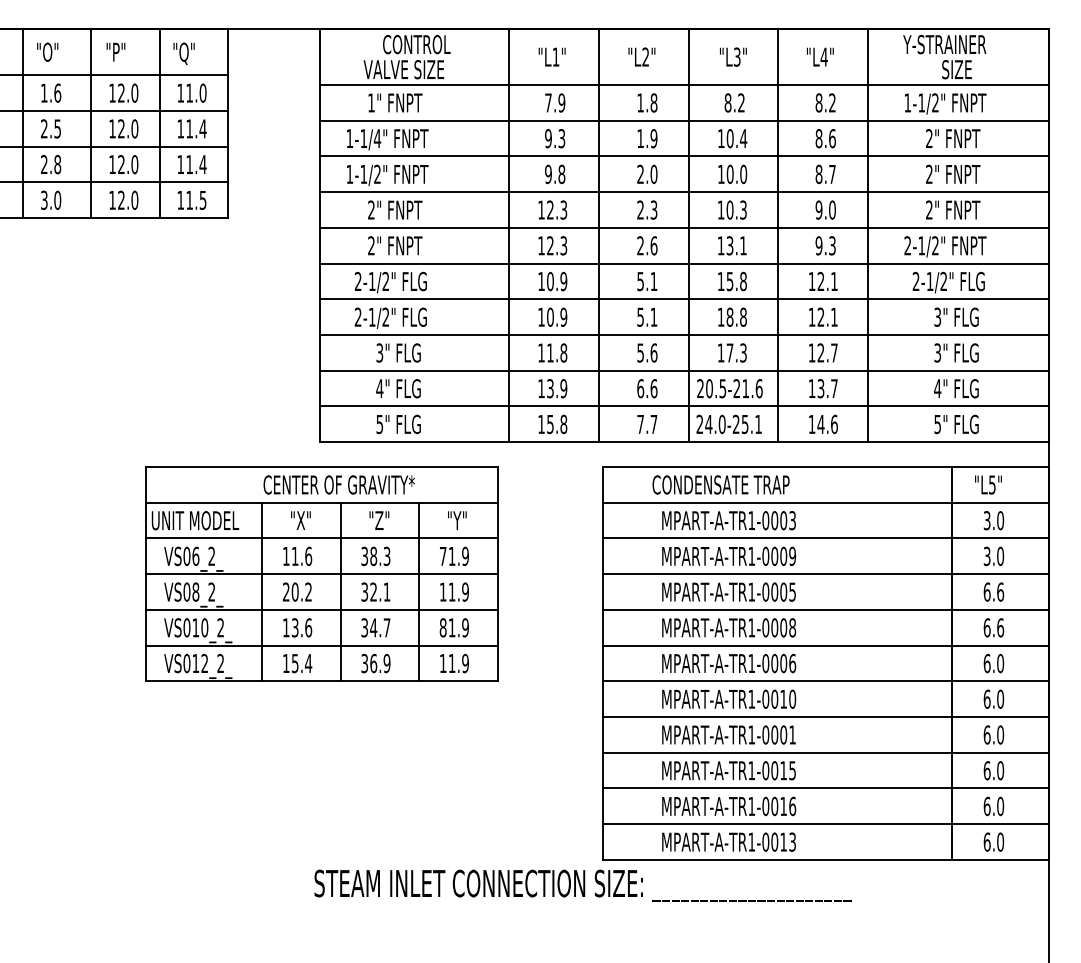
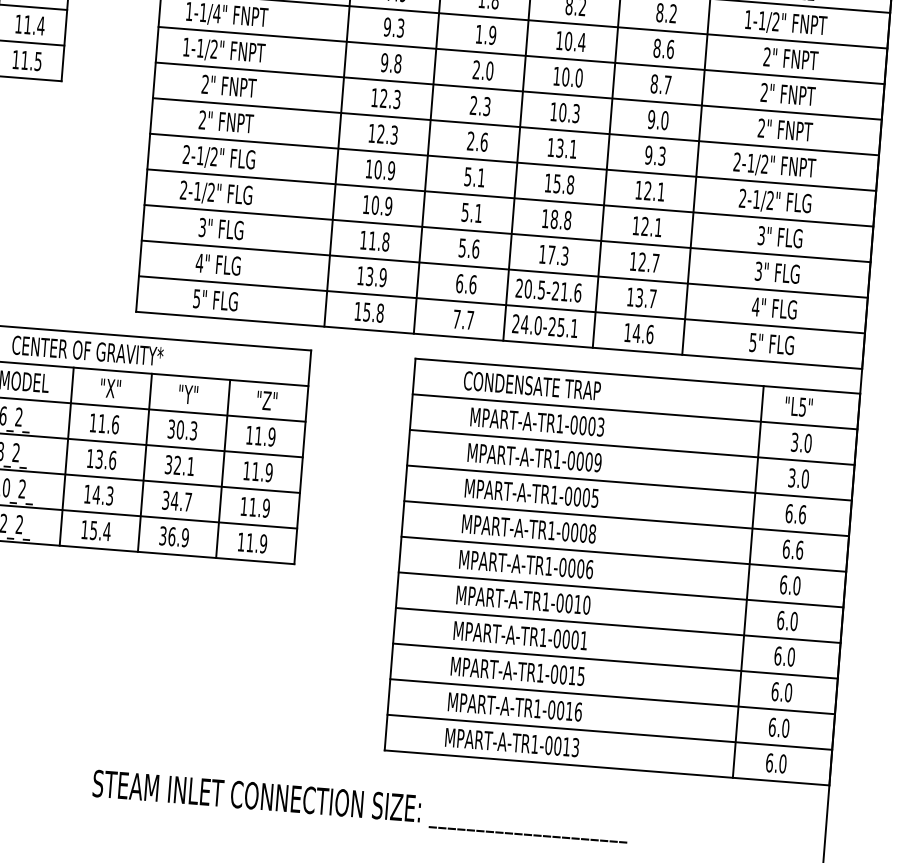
text: (338, 484) -> (87, 350), moved
text: (381, 520) -> (191, 394), "Z" -> "Y"
text: (460, 520) -> (269, 400), "Y" -> "Z"
text: (373, 556) -> (180, 429), 38.3 -> 30.3
text: (443, 556) -> (250, 435), 71.9 -> 11.9
text: (297, 591) -> (101, 458), 20.2 -> 13.6
text: (301, 627) -> (102, 495), 13.6 -> 14.3
text: (442, 627) -> (243, 506), 81.9 -> 11.9
text: (582, 885) -> (360, 806), moved

